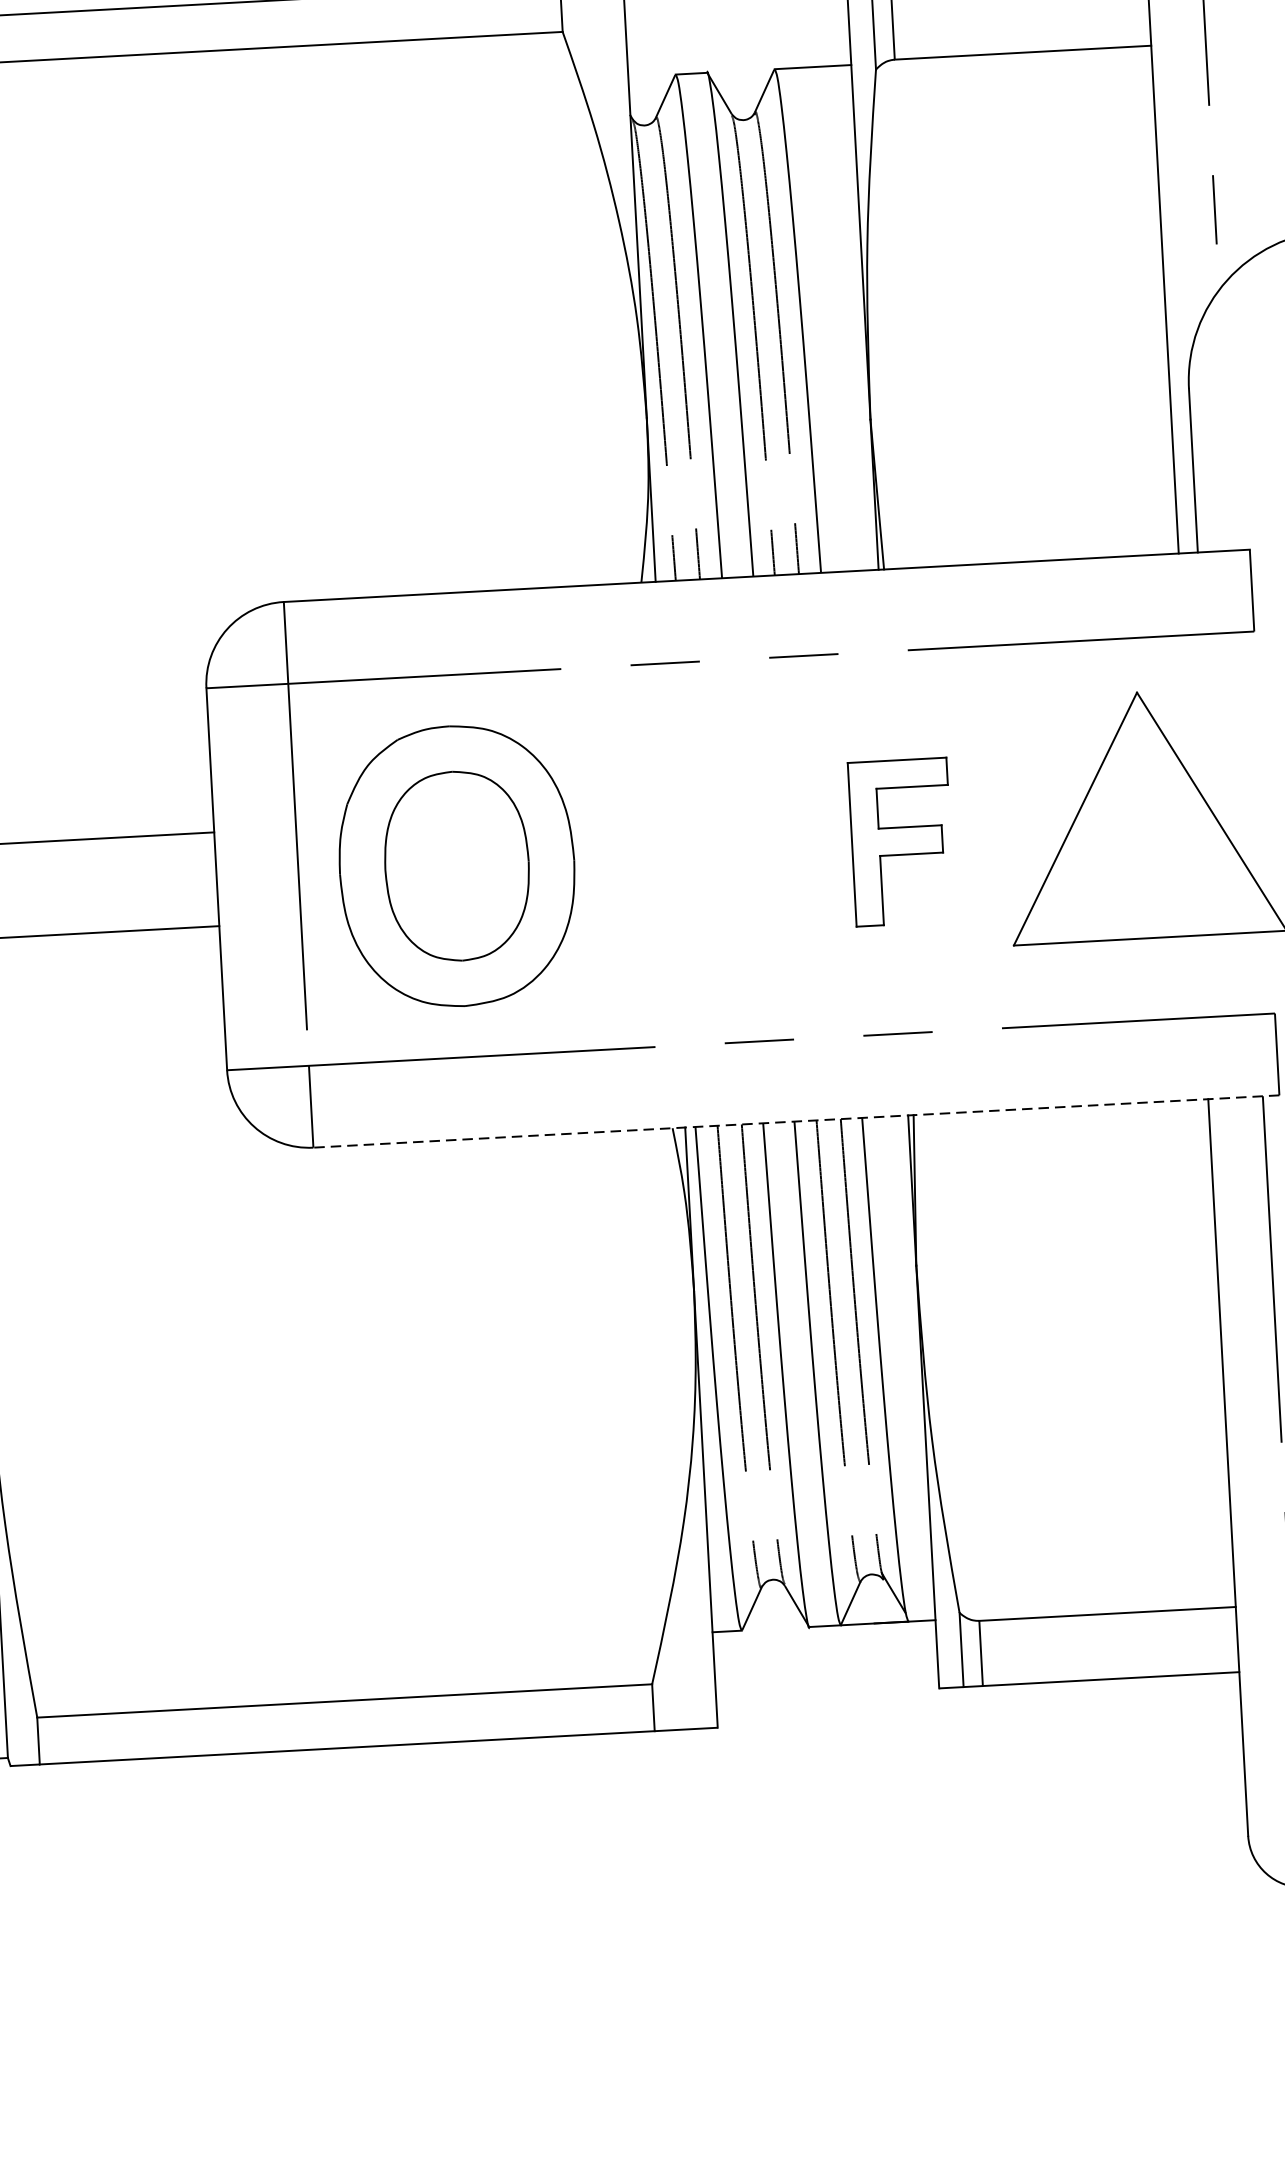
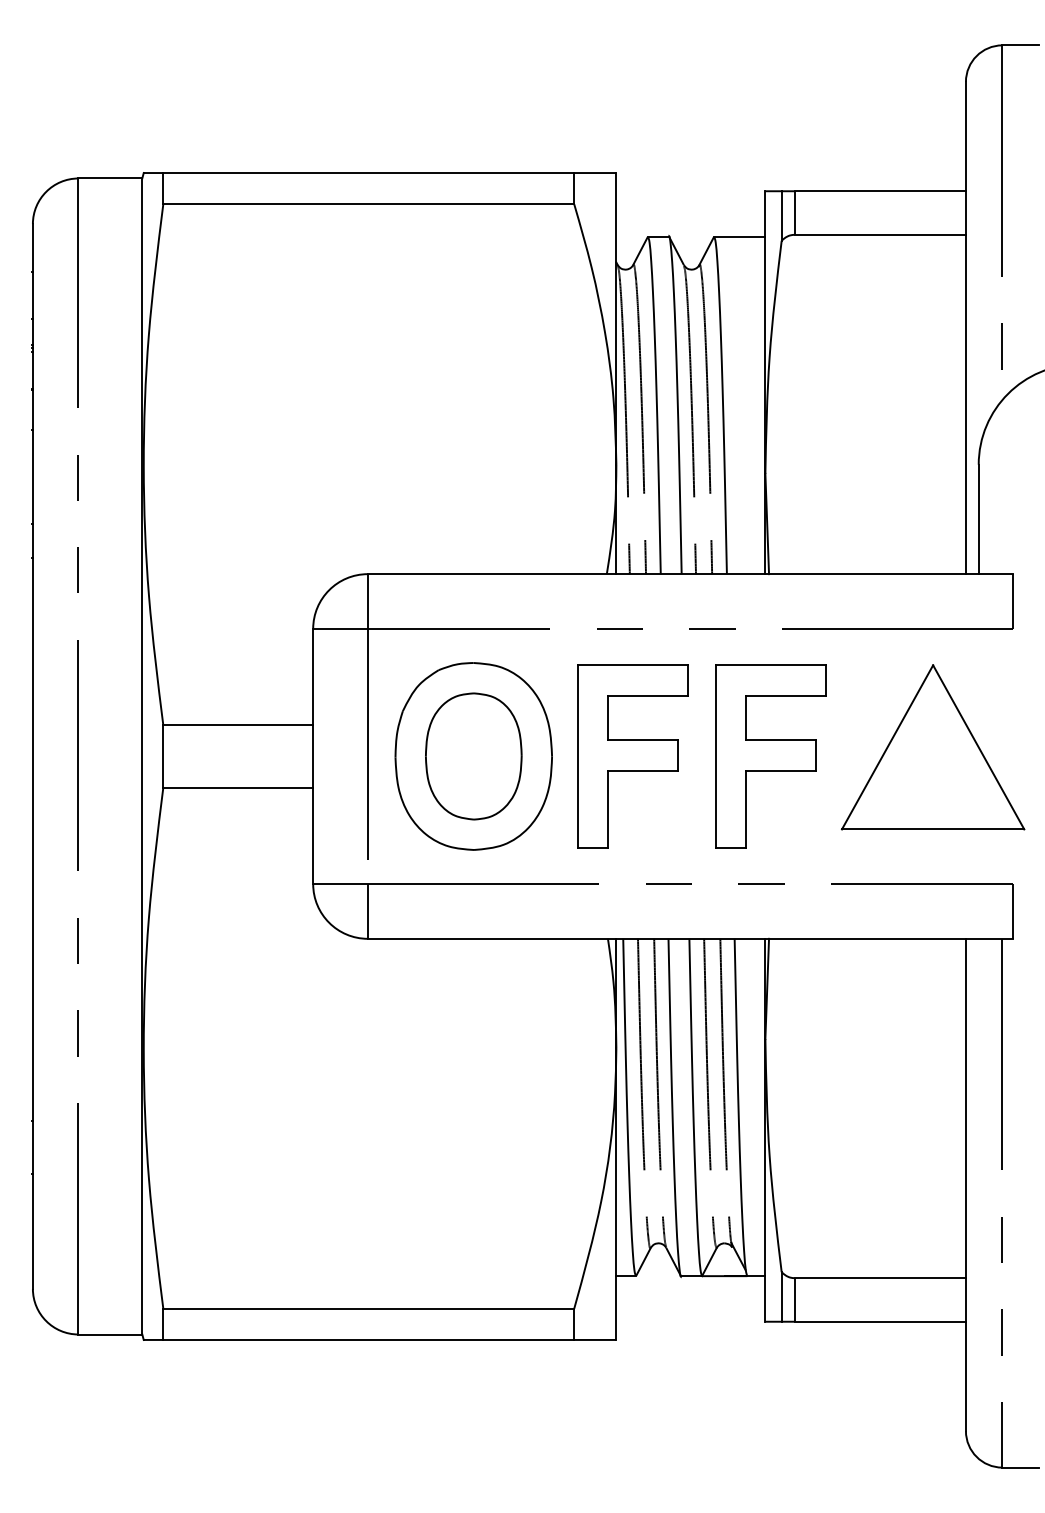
part: (901, 842) -> (770, 756), size x1.67
part: (694, 853) -> (632, 756), added
line: (796, 1121) -> (690, 938), dashed -> solid

